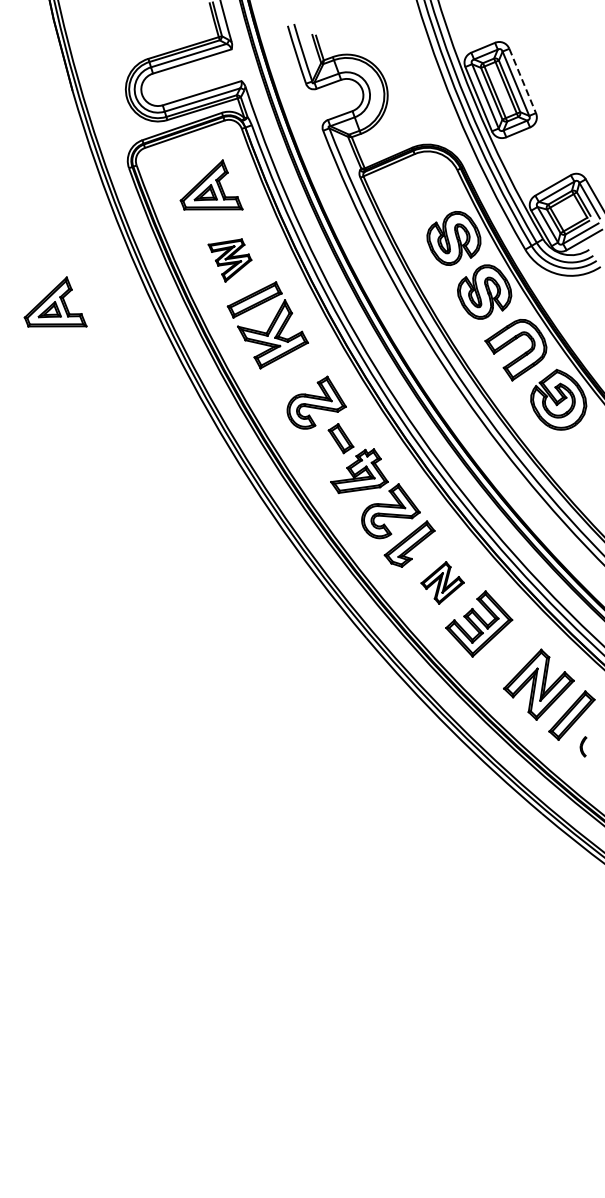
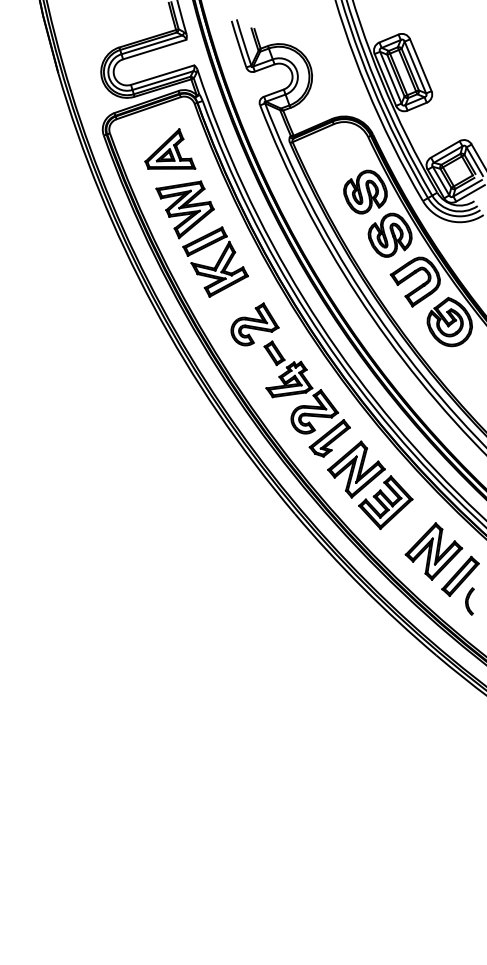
line: (522, 80) -> (420, 64), dashed -> solid
part: (229, 260) -> (184, 209), size x1.67
part: (55, 301) -> (44, 242), removed
part: (442, 582) -> (356, 469), size x1.67
part: (583, 746) -> (469, 601), size x1.67

